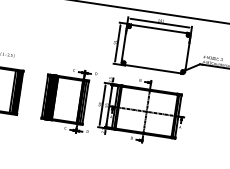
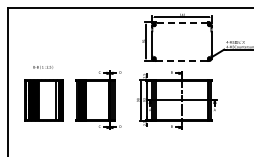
line: (158, 28) -> (181, 22), solid -> dashed
line: (152, 69) -> (181, 60), solid -> dashed
part: (68, 99) -> (98, 99), moved

